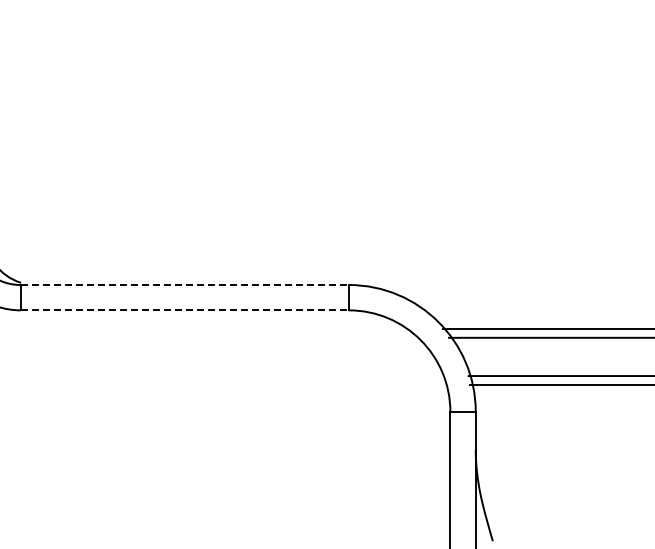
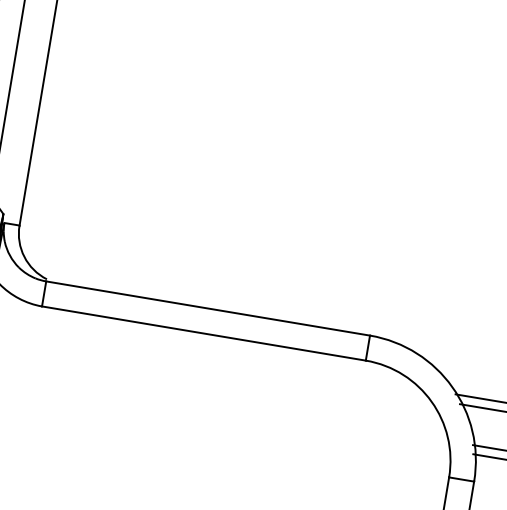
line: (185, 285) -> (208, 309), dashed -> solid
line: (185, 310) -> (204, 333), dashed -> solid

